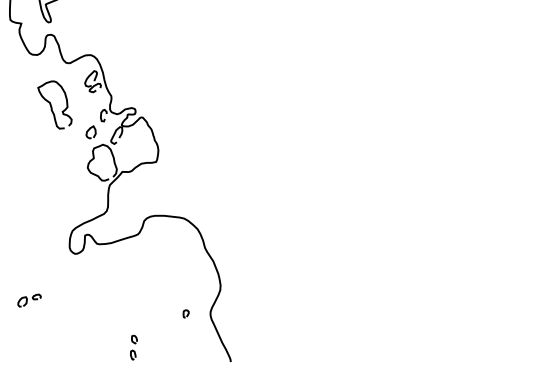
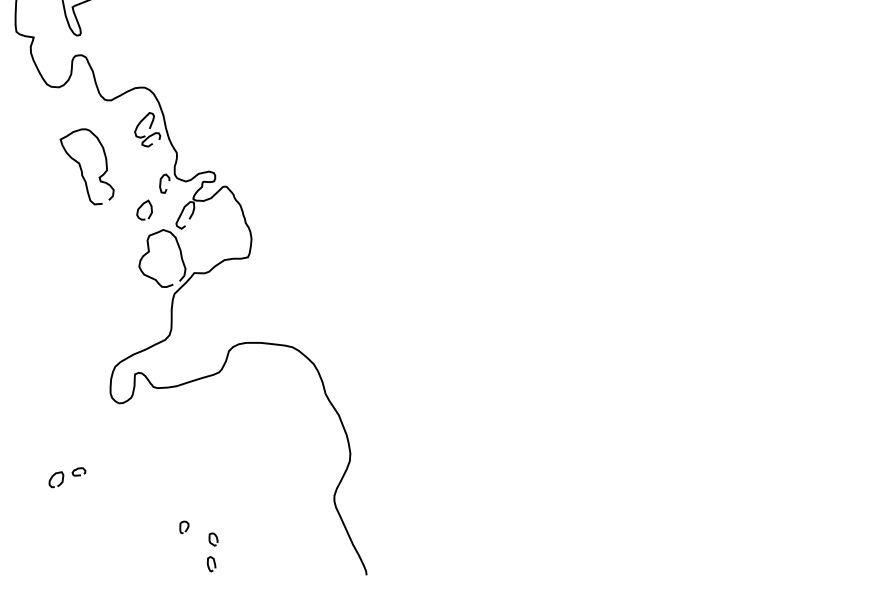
part: (29, 300) -> (67, 477), moved
curve: (184, 313) -> (181, 526), moved

